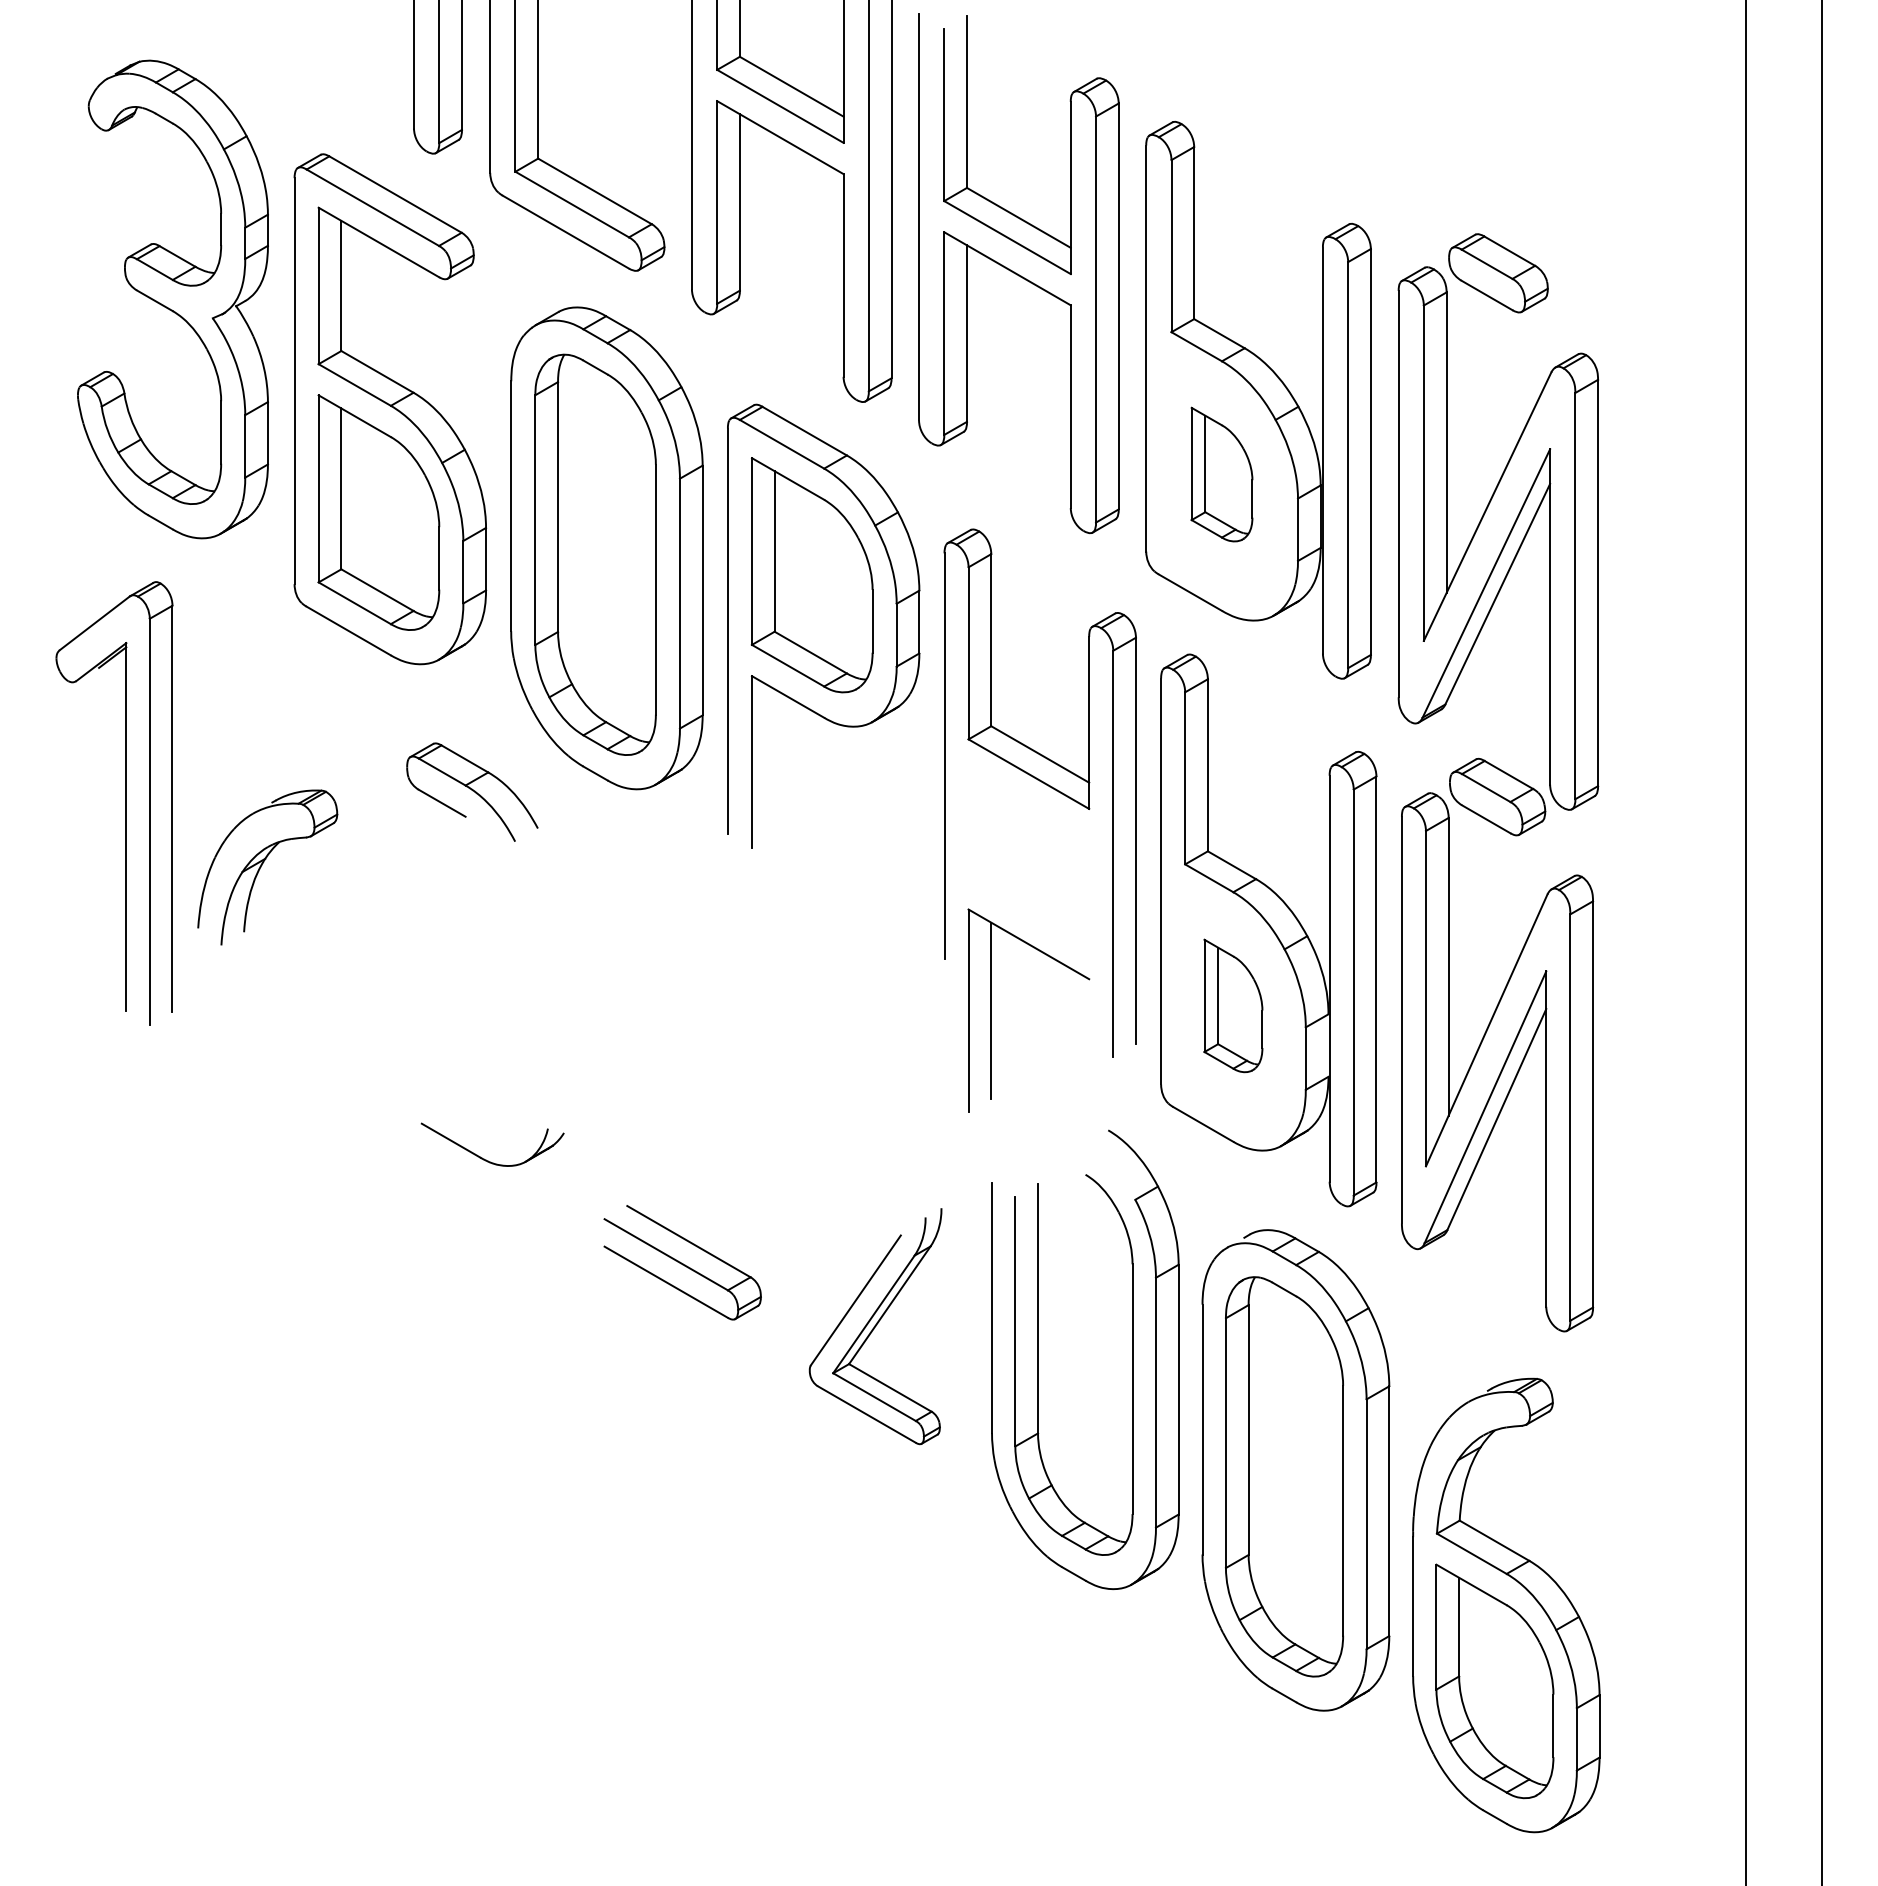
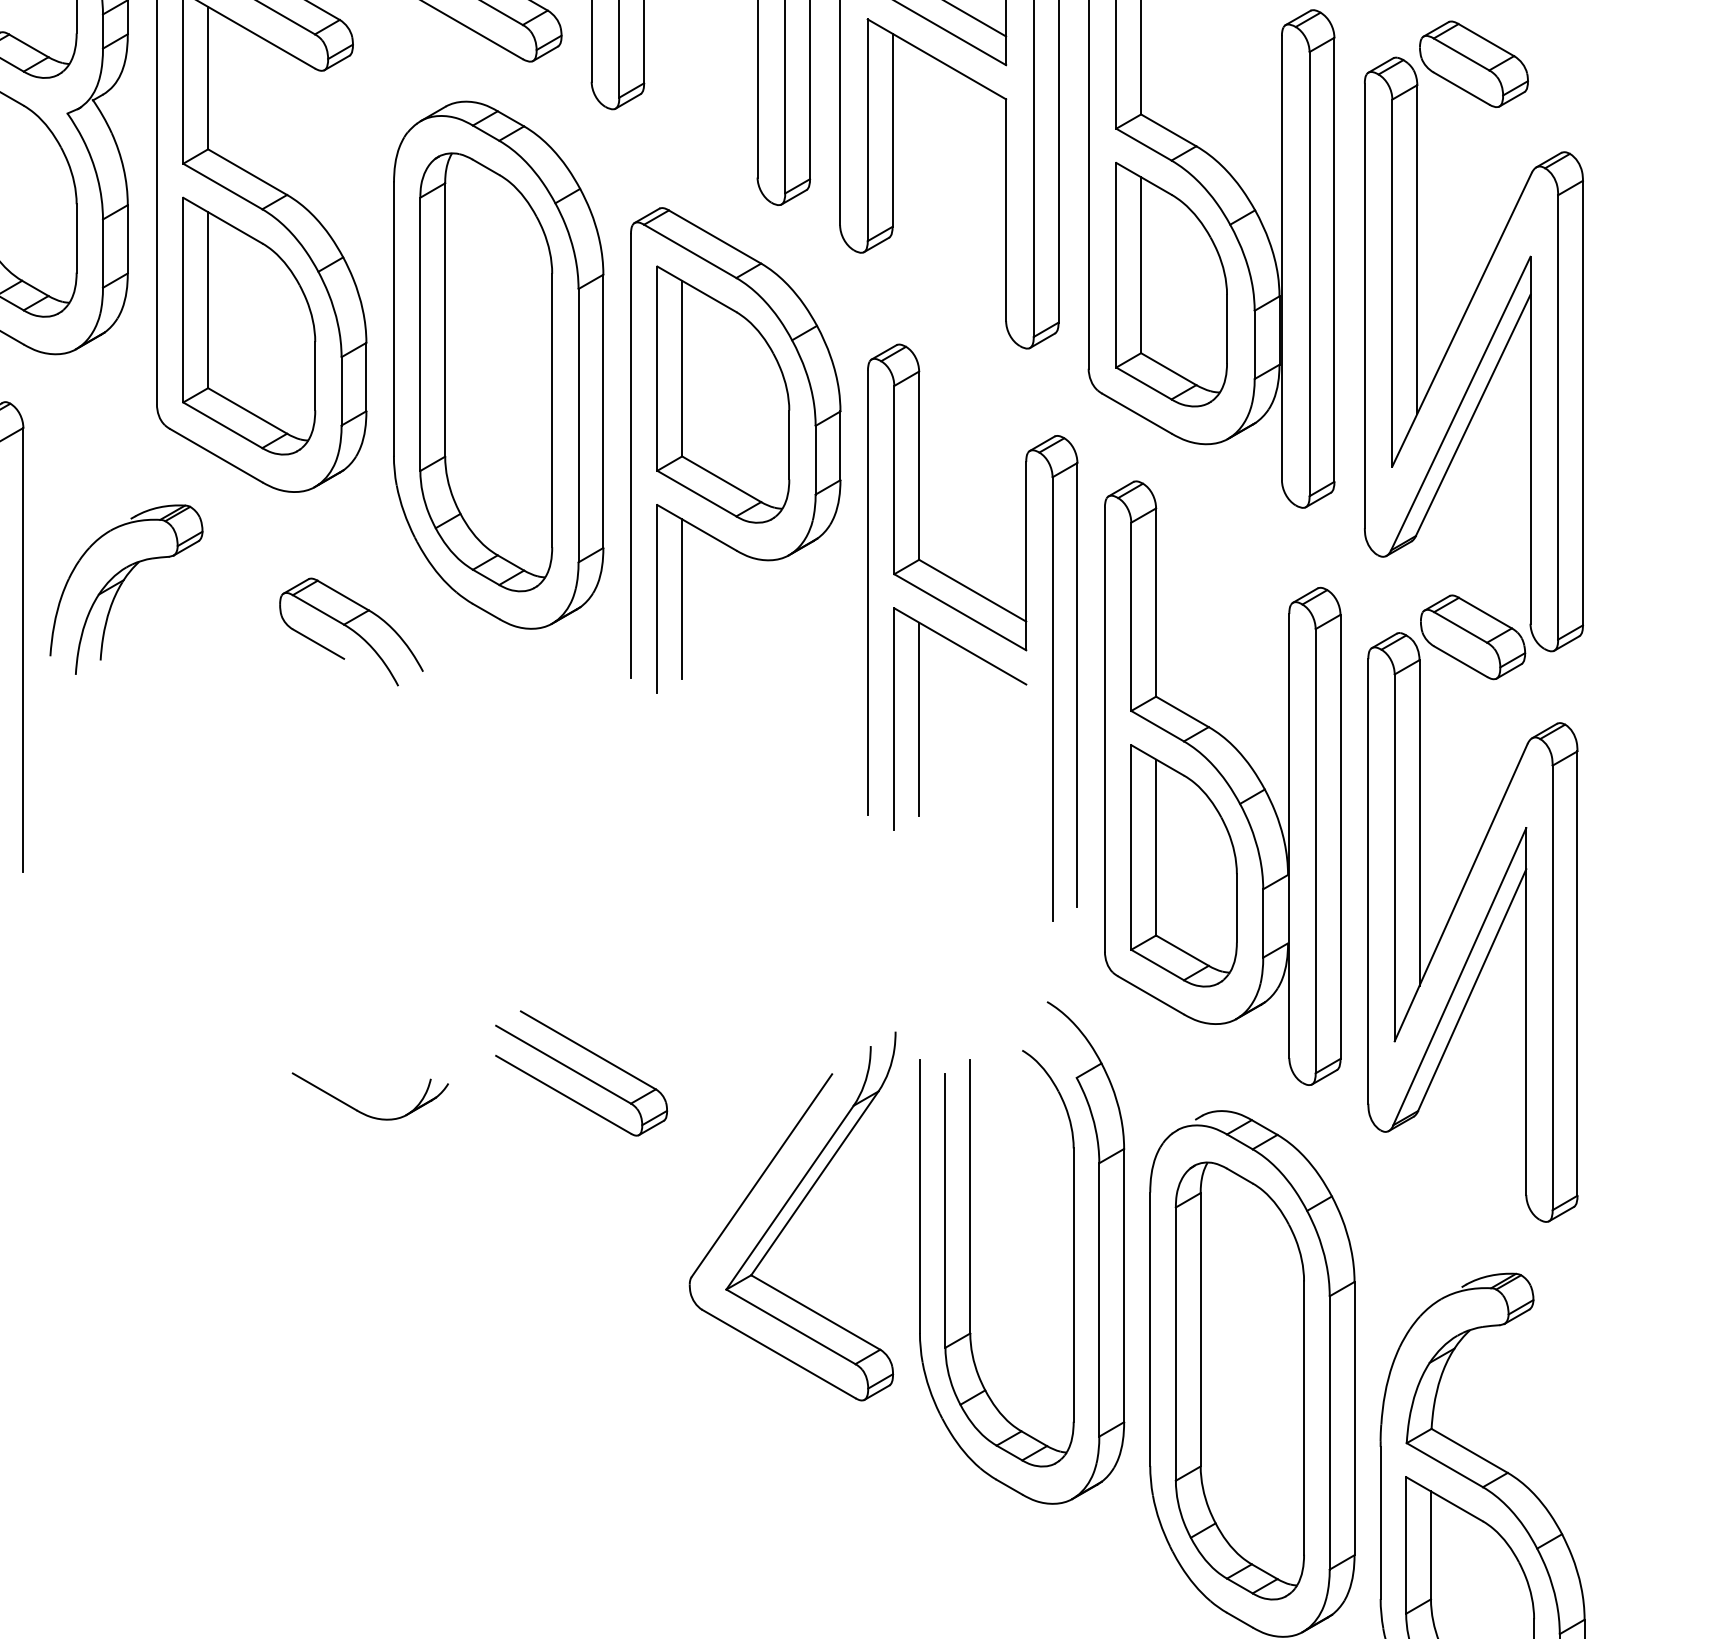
part: (1221, 474) -> (1171, 284), size x1.67
line: (774, 761) -> (681, 598), added
part: (267, 867) -> (126, 589), moved
part: (1233, 1005) -> (1184, 865), size x1.67
part: (991, 1010) -> (919, 718), moved
part: (484, 1158) -> (361, 1111), moved
part: (682, 1262) -> (581, 1073), moved
part: (875, 1326) -> (792, 1216), size x1.43

